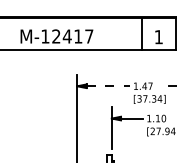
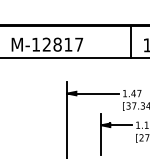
text: (66, 36) -> (56, 44), M-12417 -> M-12817
line: (108, 86) -> (98, 93), dashed -> solid

